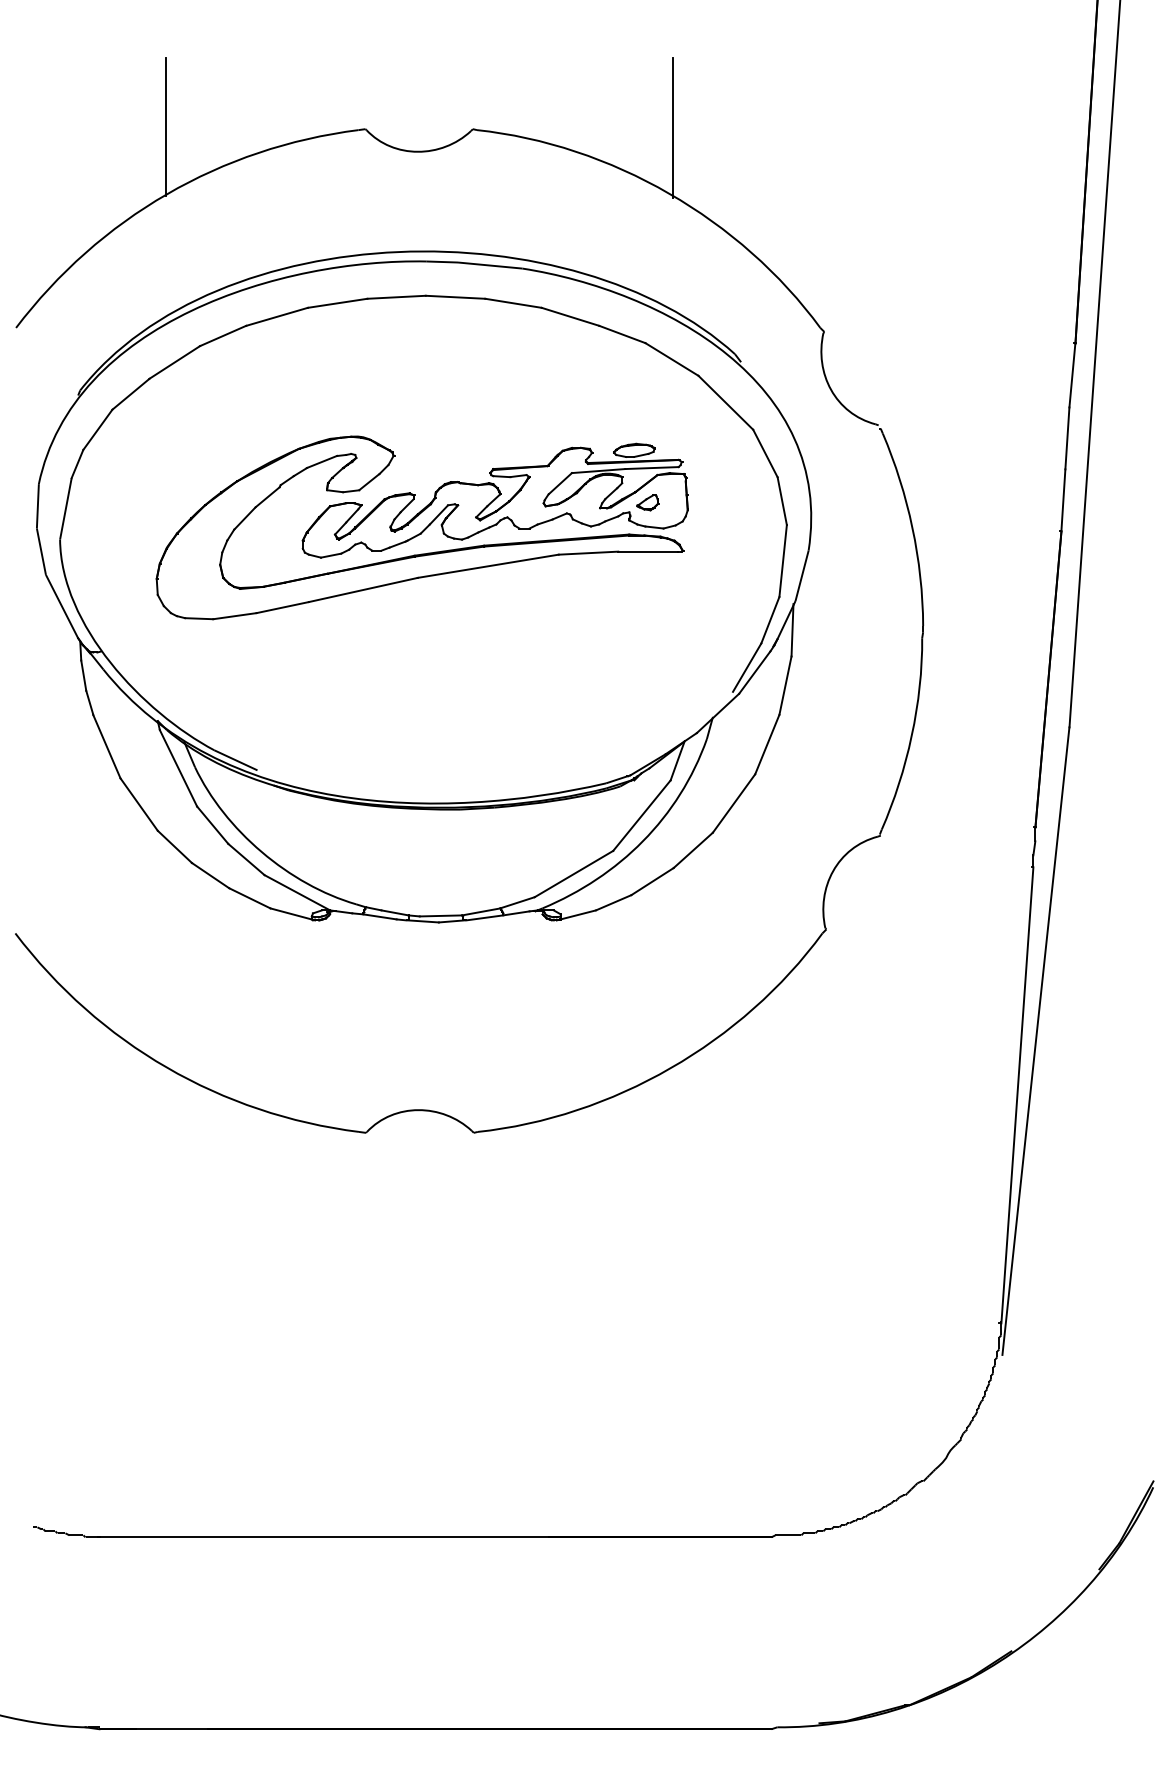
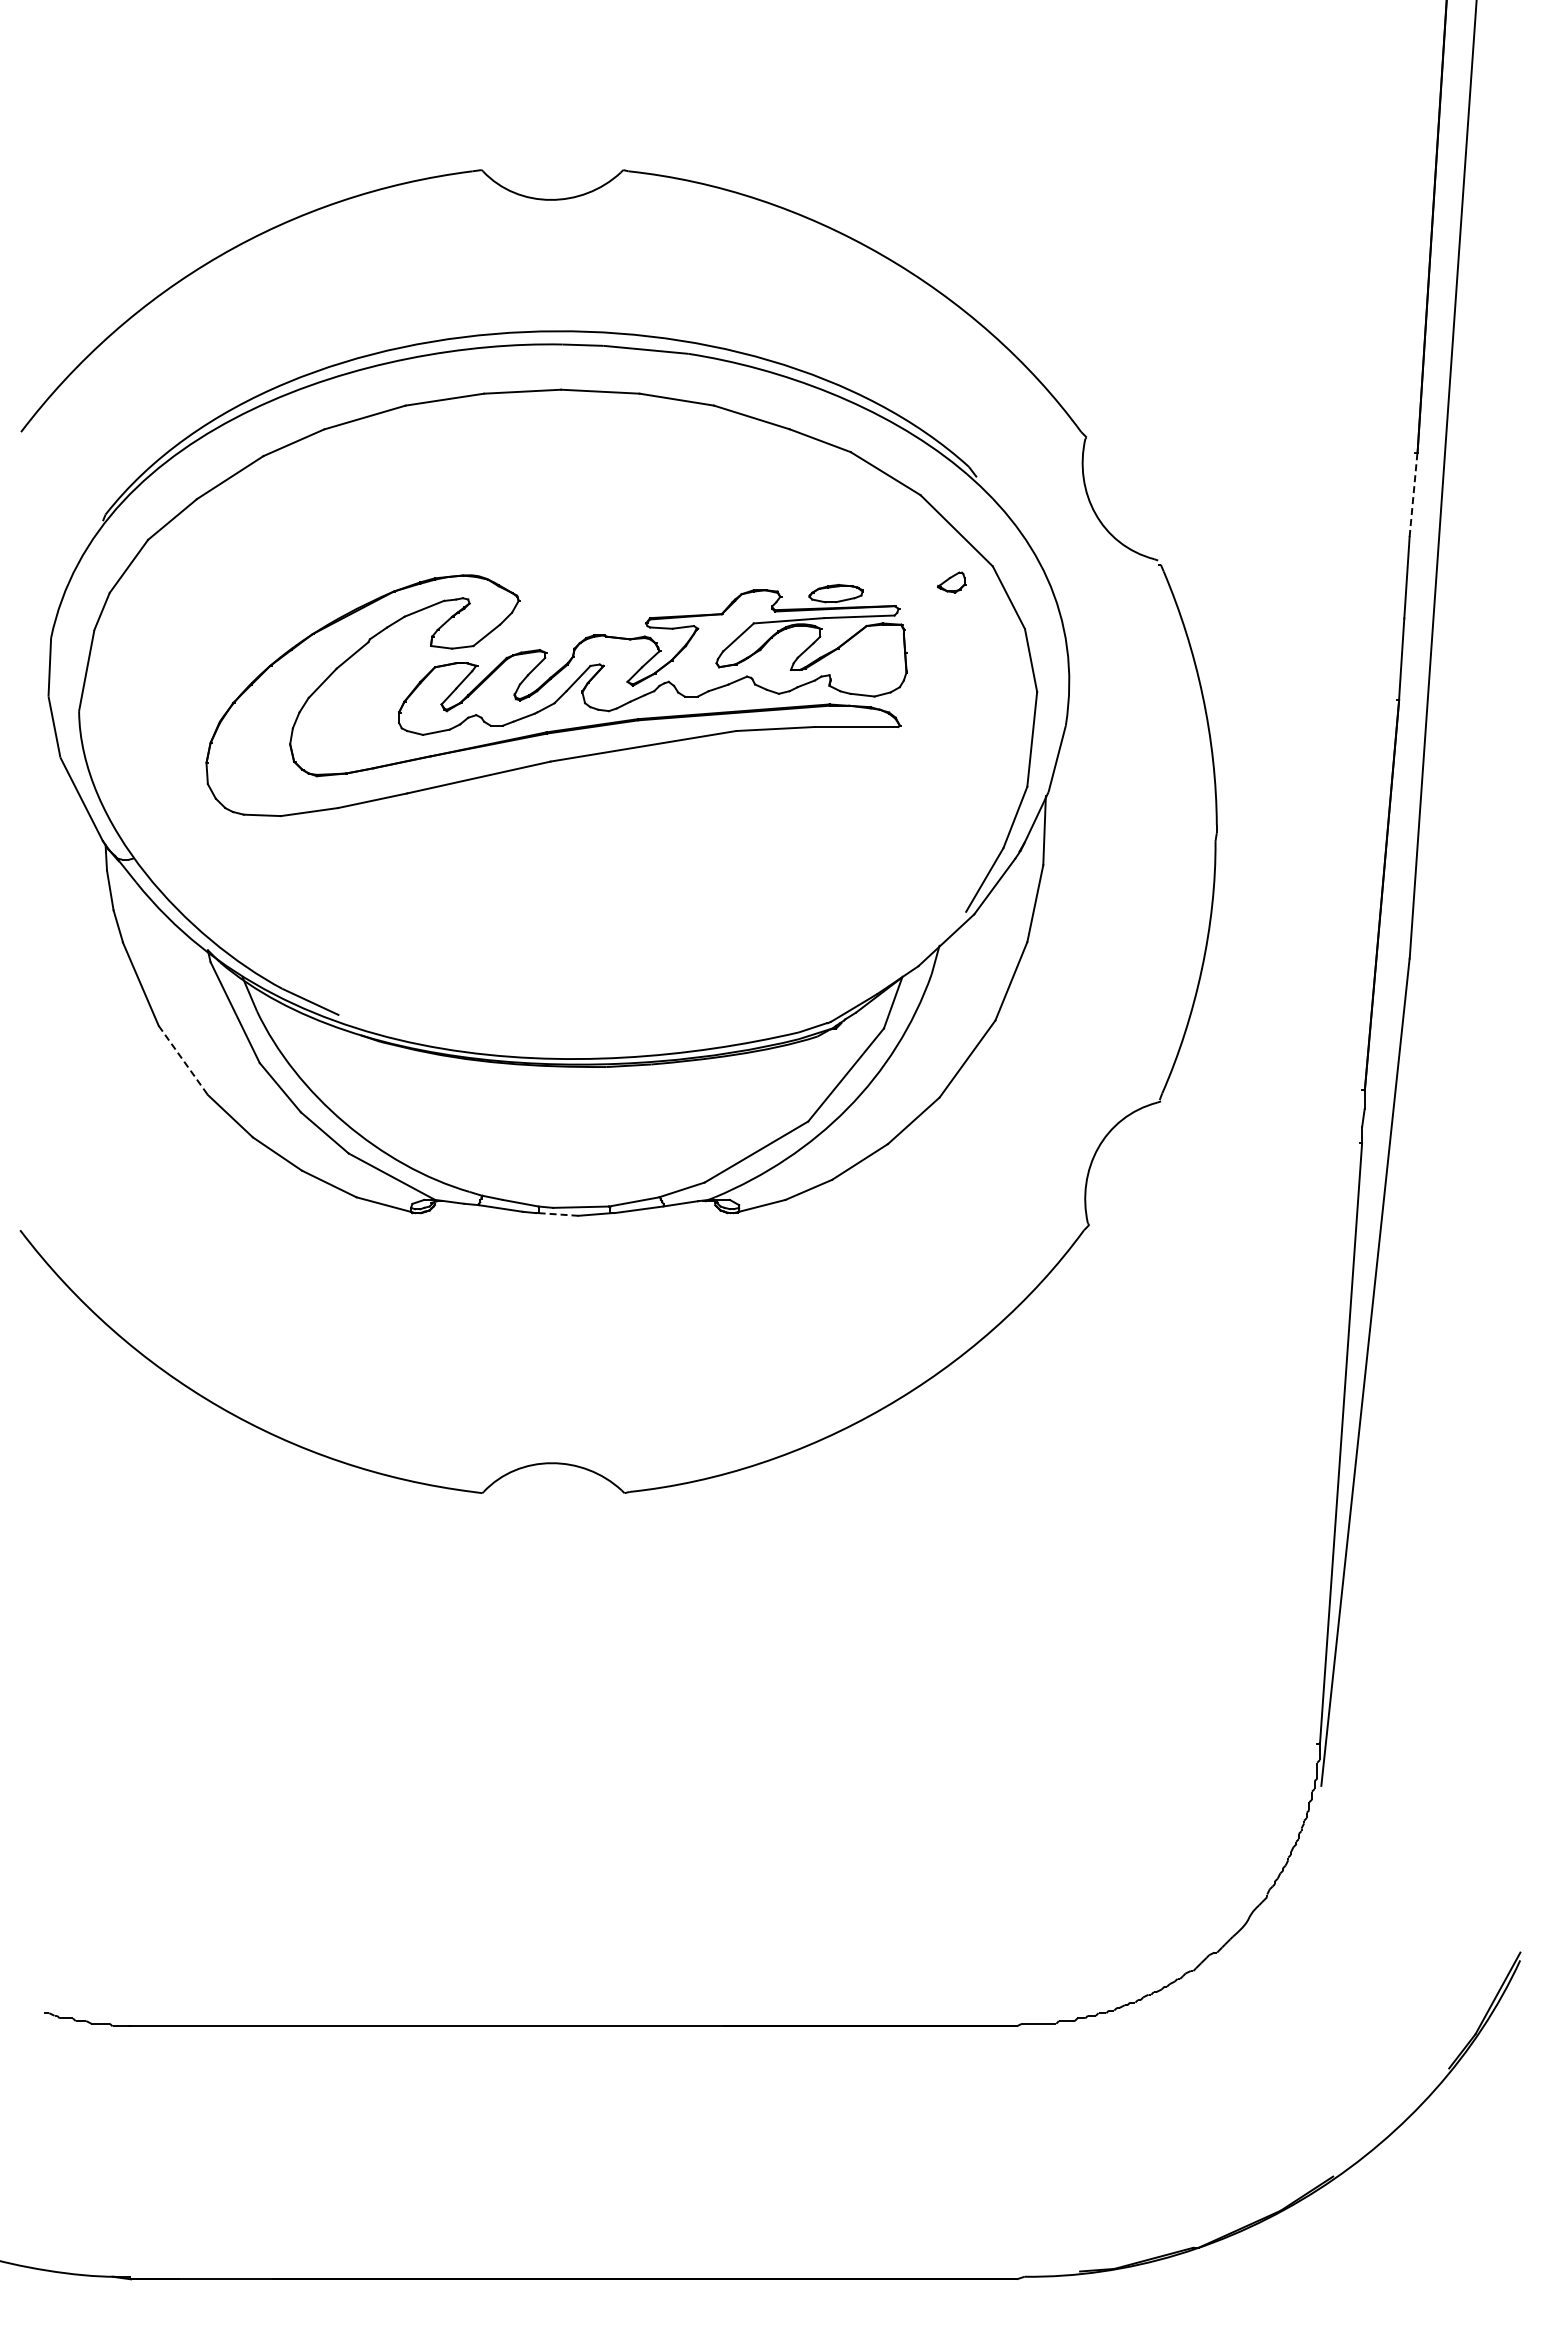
line: (165, 127) -> (218, 167), removed
line: (673, 127) -> (887, 167), removed
line: (1072, 375) -> (1413, 494), solid -> dashed
part: (647, 502) -> (951, 582), moved
line: (139, 804) -> (183, 1060), solid -> dashed
line: (423, 921) -> (558, 1214), solid -> dashed

